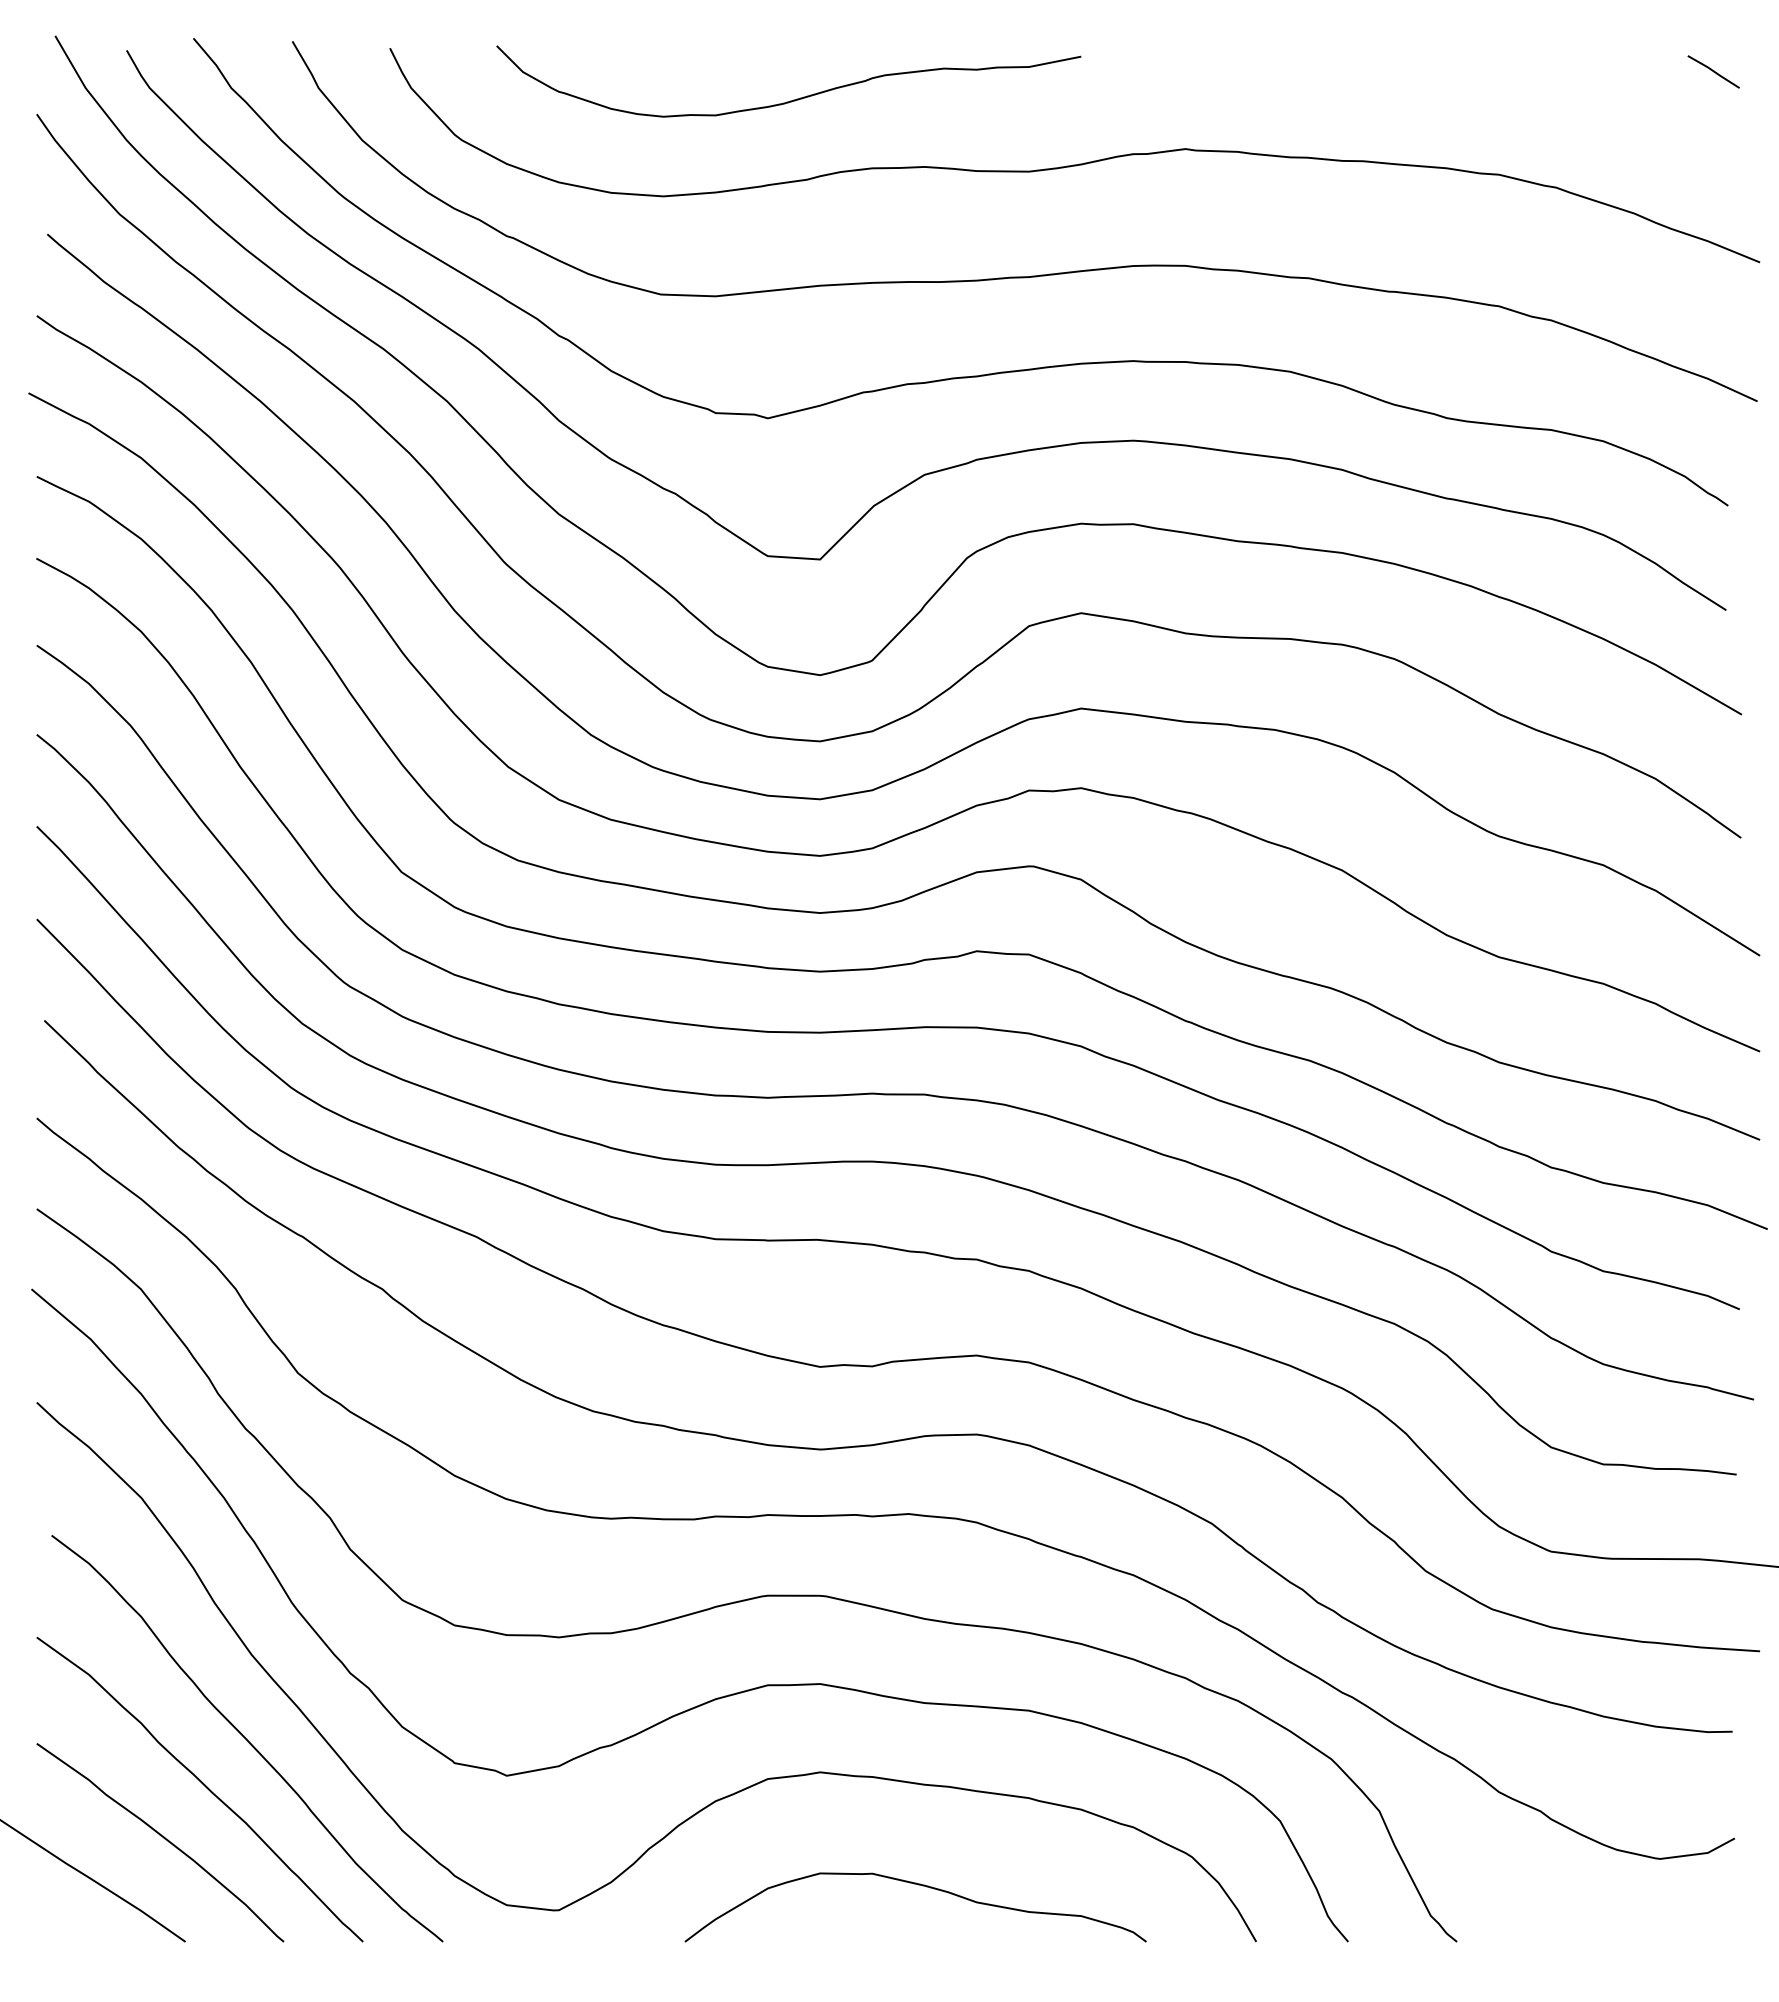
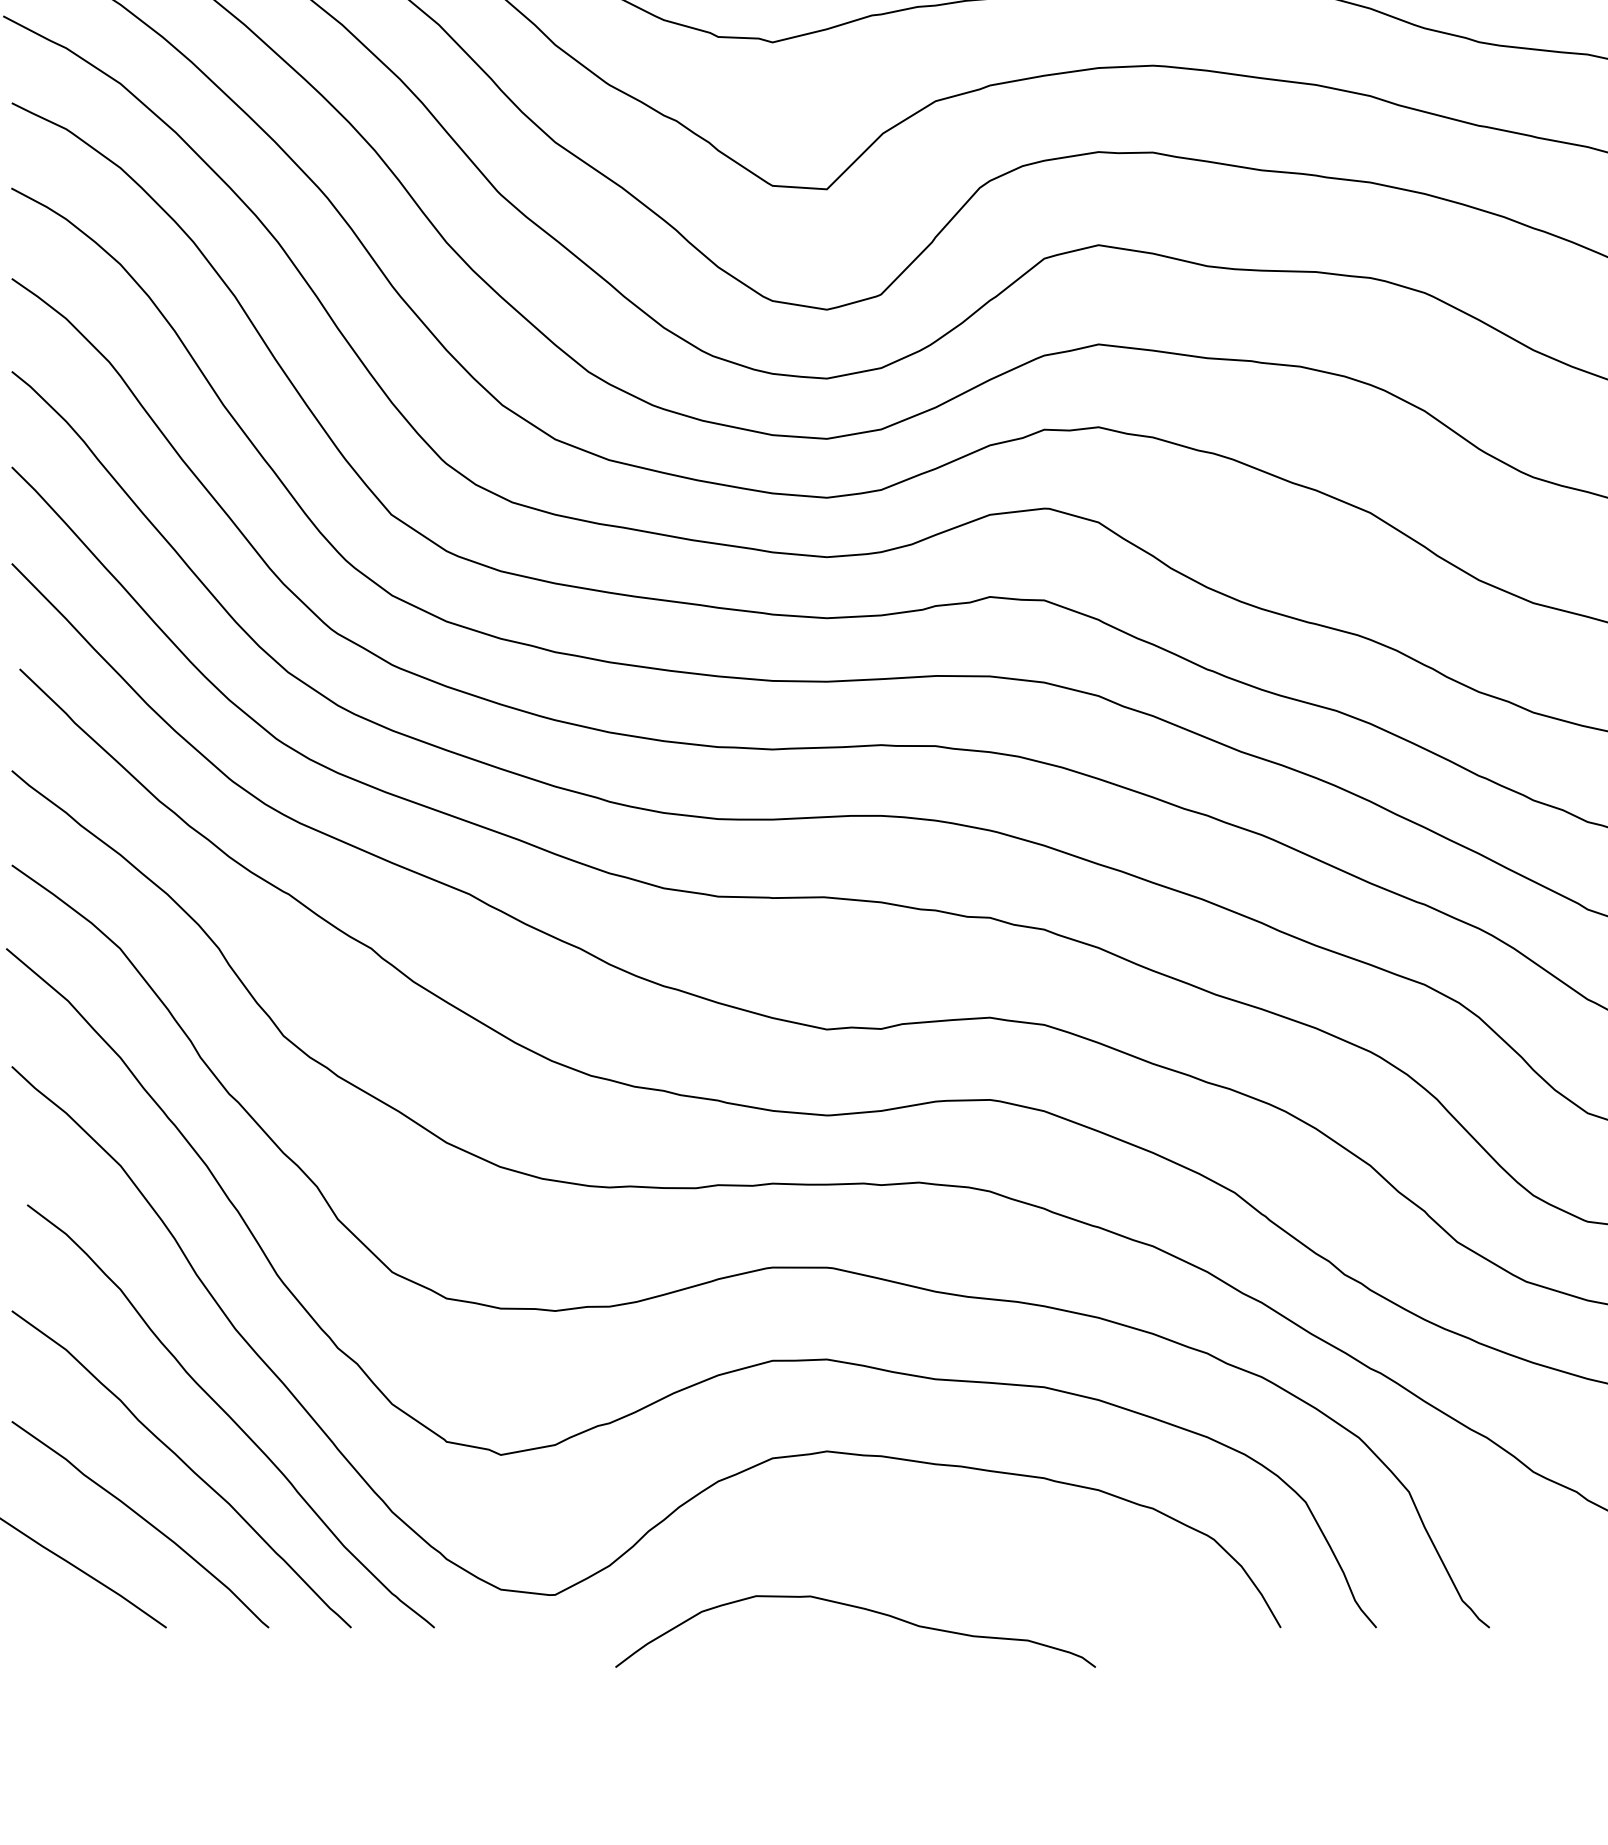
curve: (922, 1886) -> (862, 1609), moved

